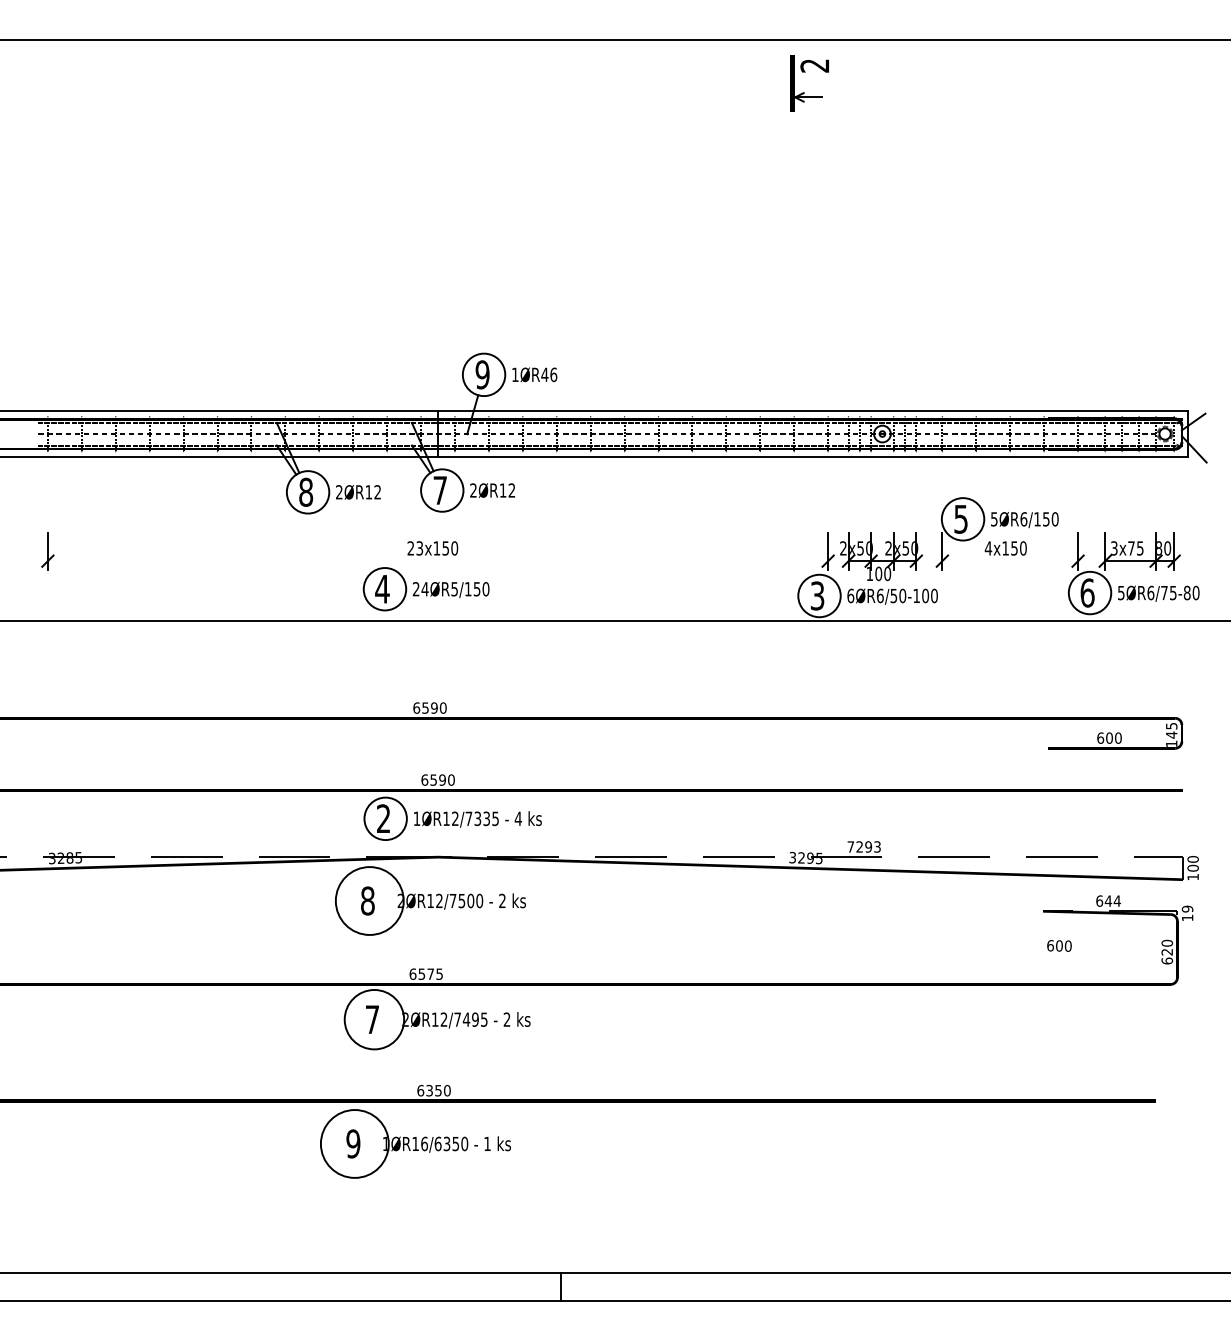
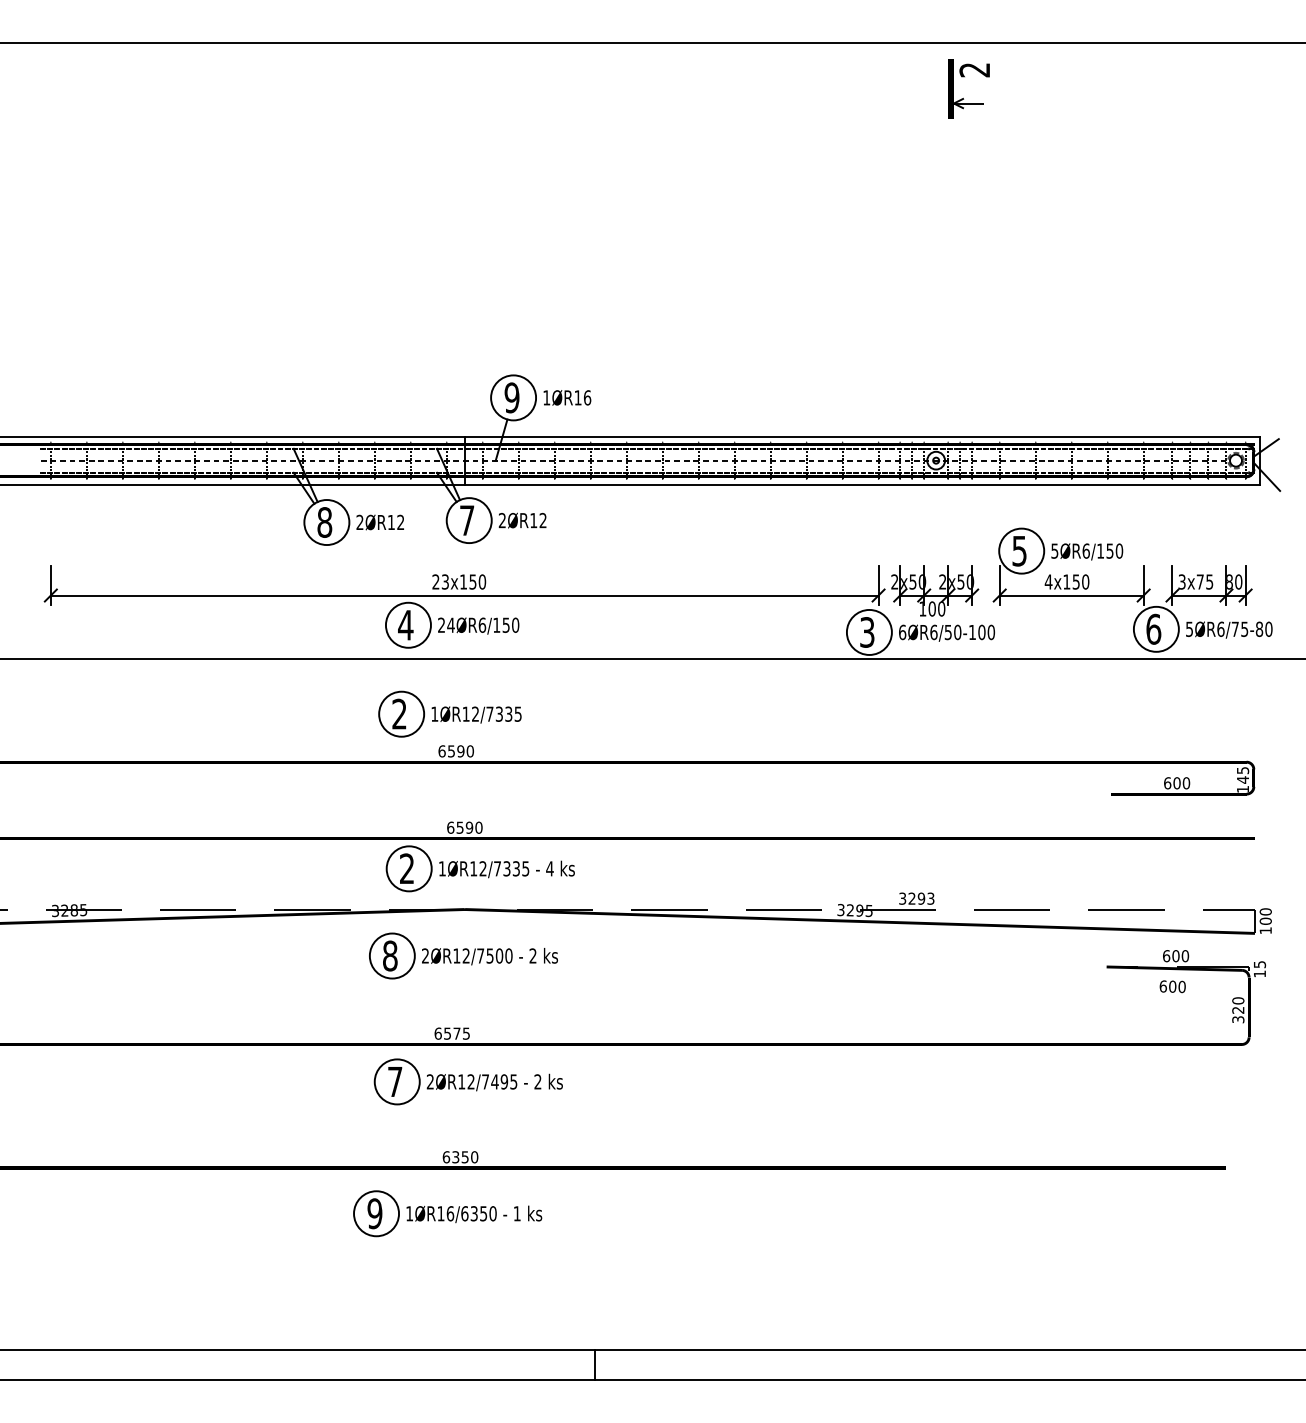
part: (804, 92) -> (963, 98), moved
text: (544, 374) -> (577, 397), 1ØR46 -> 1ØR16
line: (437, 561) -> (464, 595), added
line: (1010, 561) -> (1072, 595), added
text: (454, 589) -> (482, 625), 24ØR5/150 -> 24ØR6/150
part: (423, 673) -> (449, 714), added
text: (850, 846) -> (902, 898), 7293 -> 3293
circle: (369, 900) -> (392, 955), size x0.62
text: (1112, 900) -> (1180, 955), 644 -> 600
text: (1187, 908) -> (1259, 963), 19 -> 15
text: (1059, 945) -> (1172, 986), moved
text: (1166, 960) -> (1237, 1019), 620 -> 320
circle: (374, 1019) -> (397, 1081), size x0.71
circle: (354, 1143) -> (376, 1213), size x0.62

